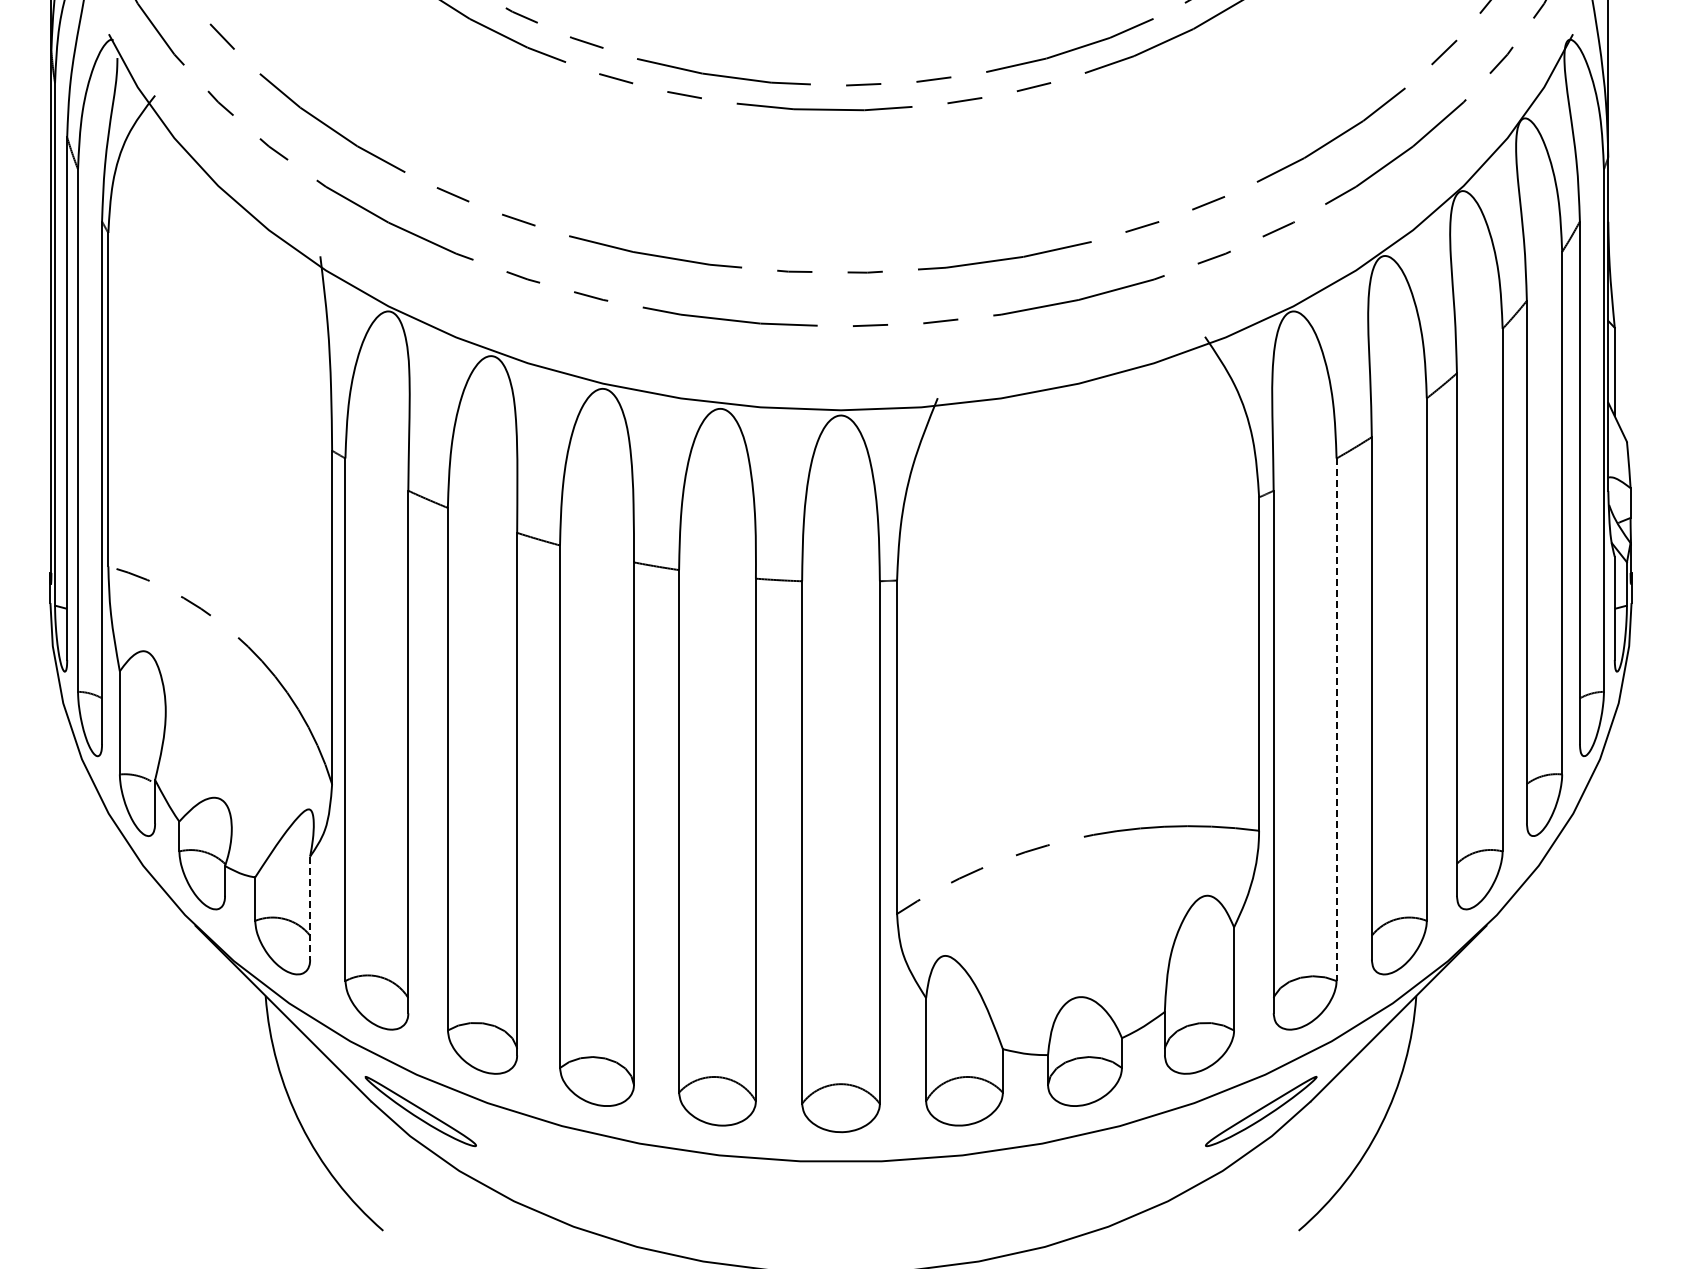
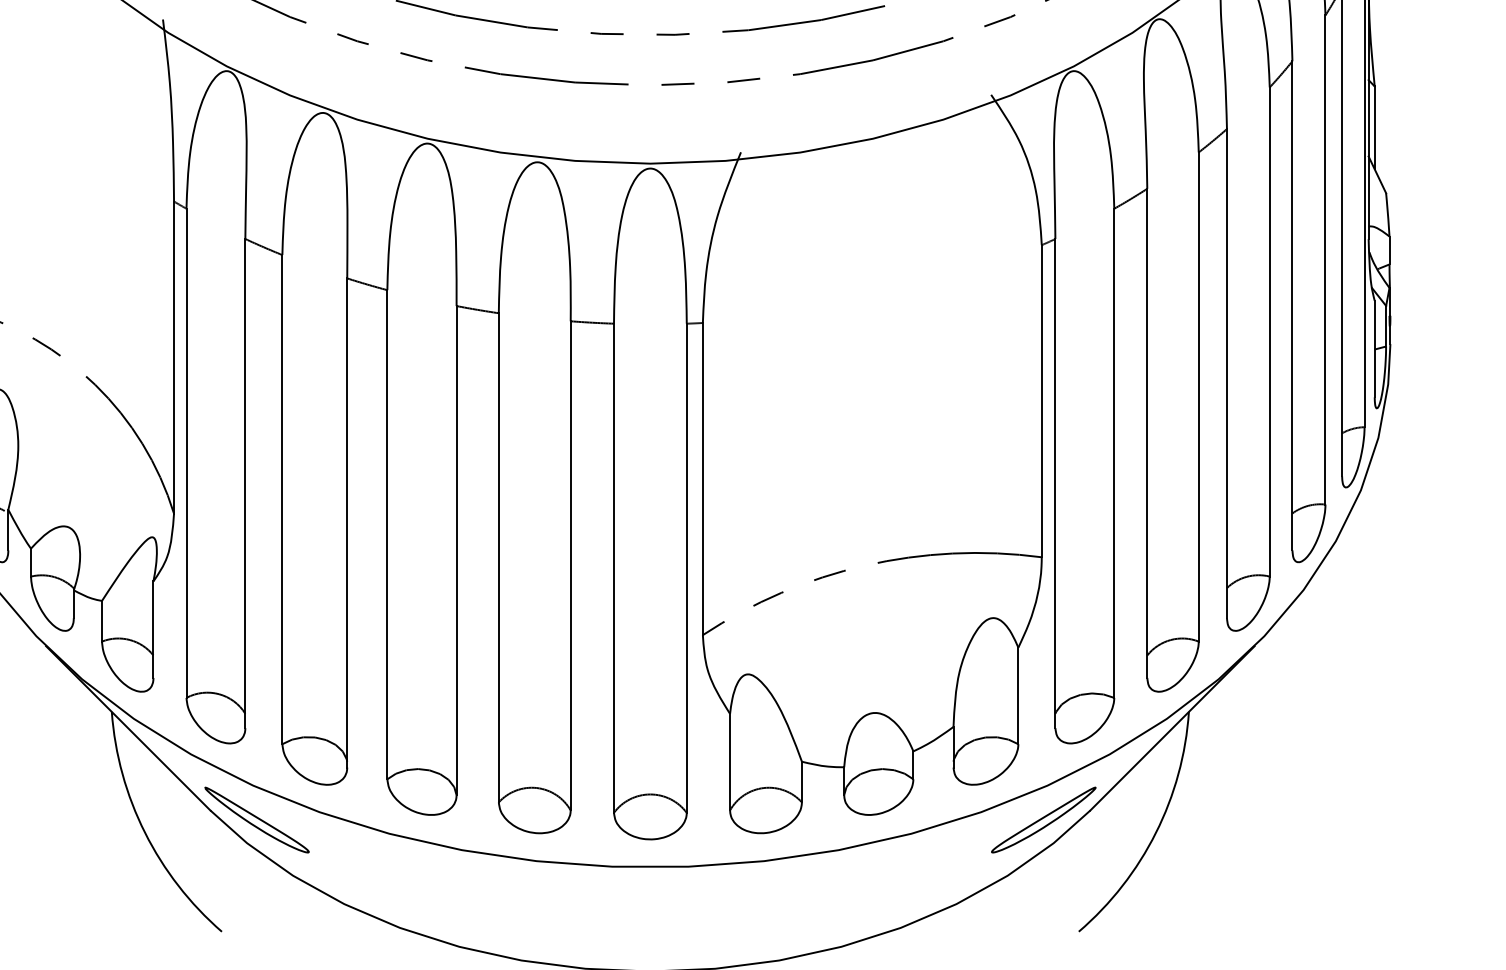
line: (1336, 720) -> (1114, 454), dashed -> solid
line: (310, 908) -> (153, 630), dashed -> solid

